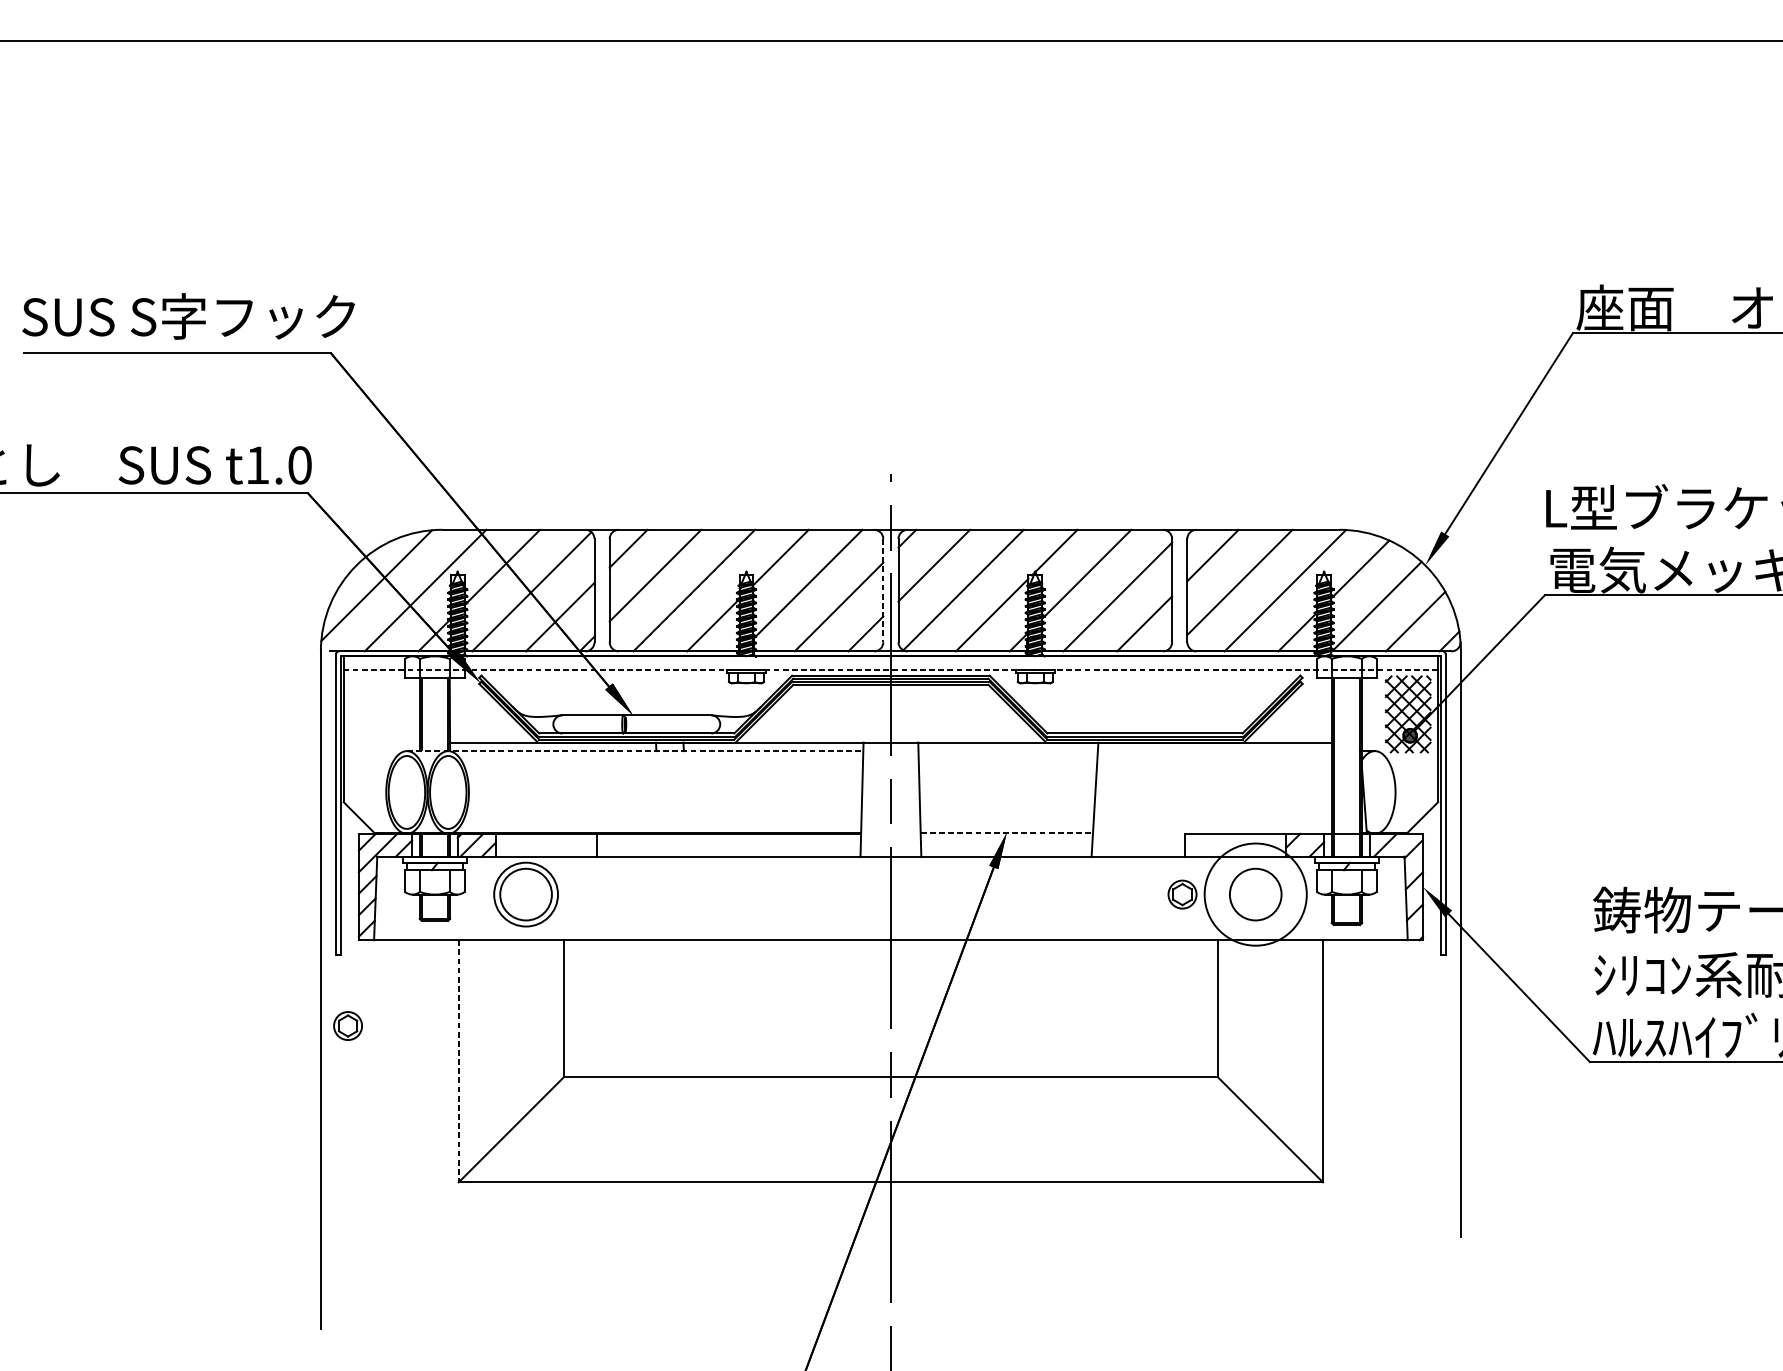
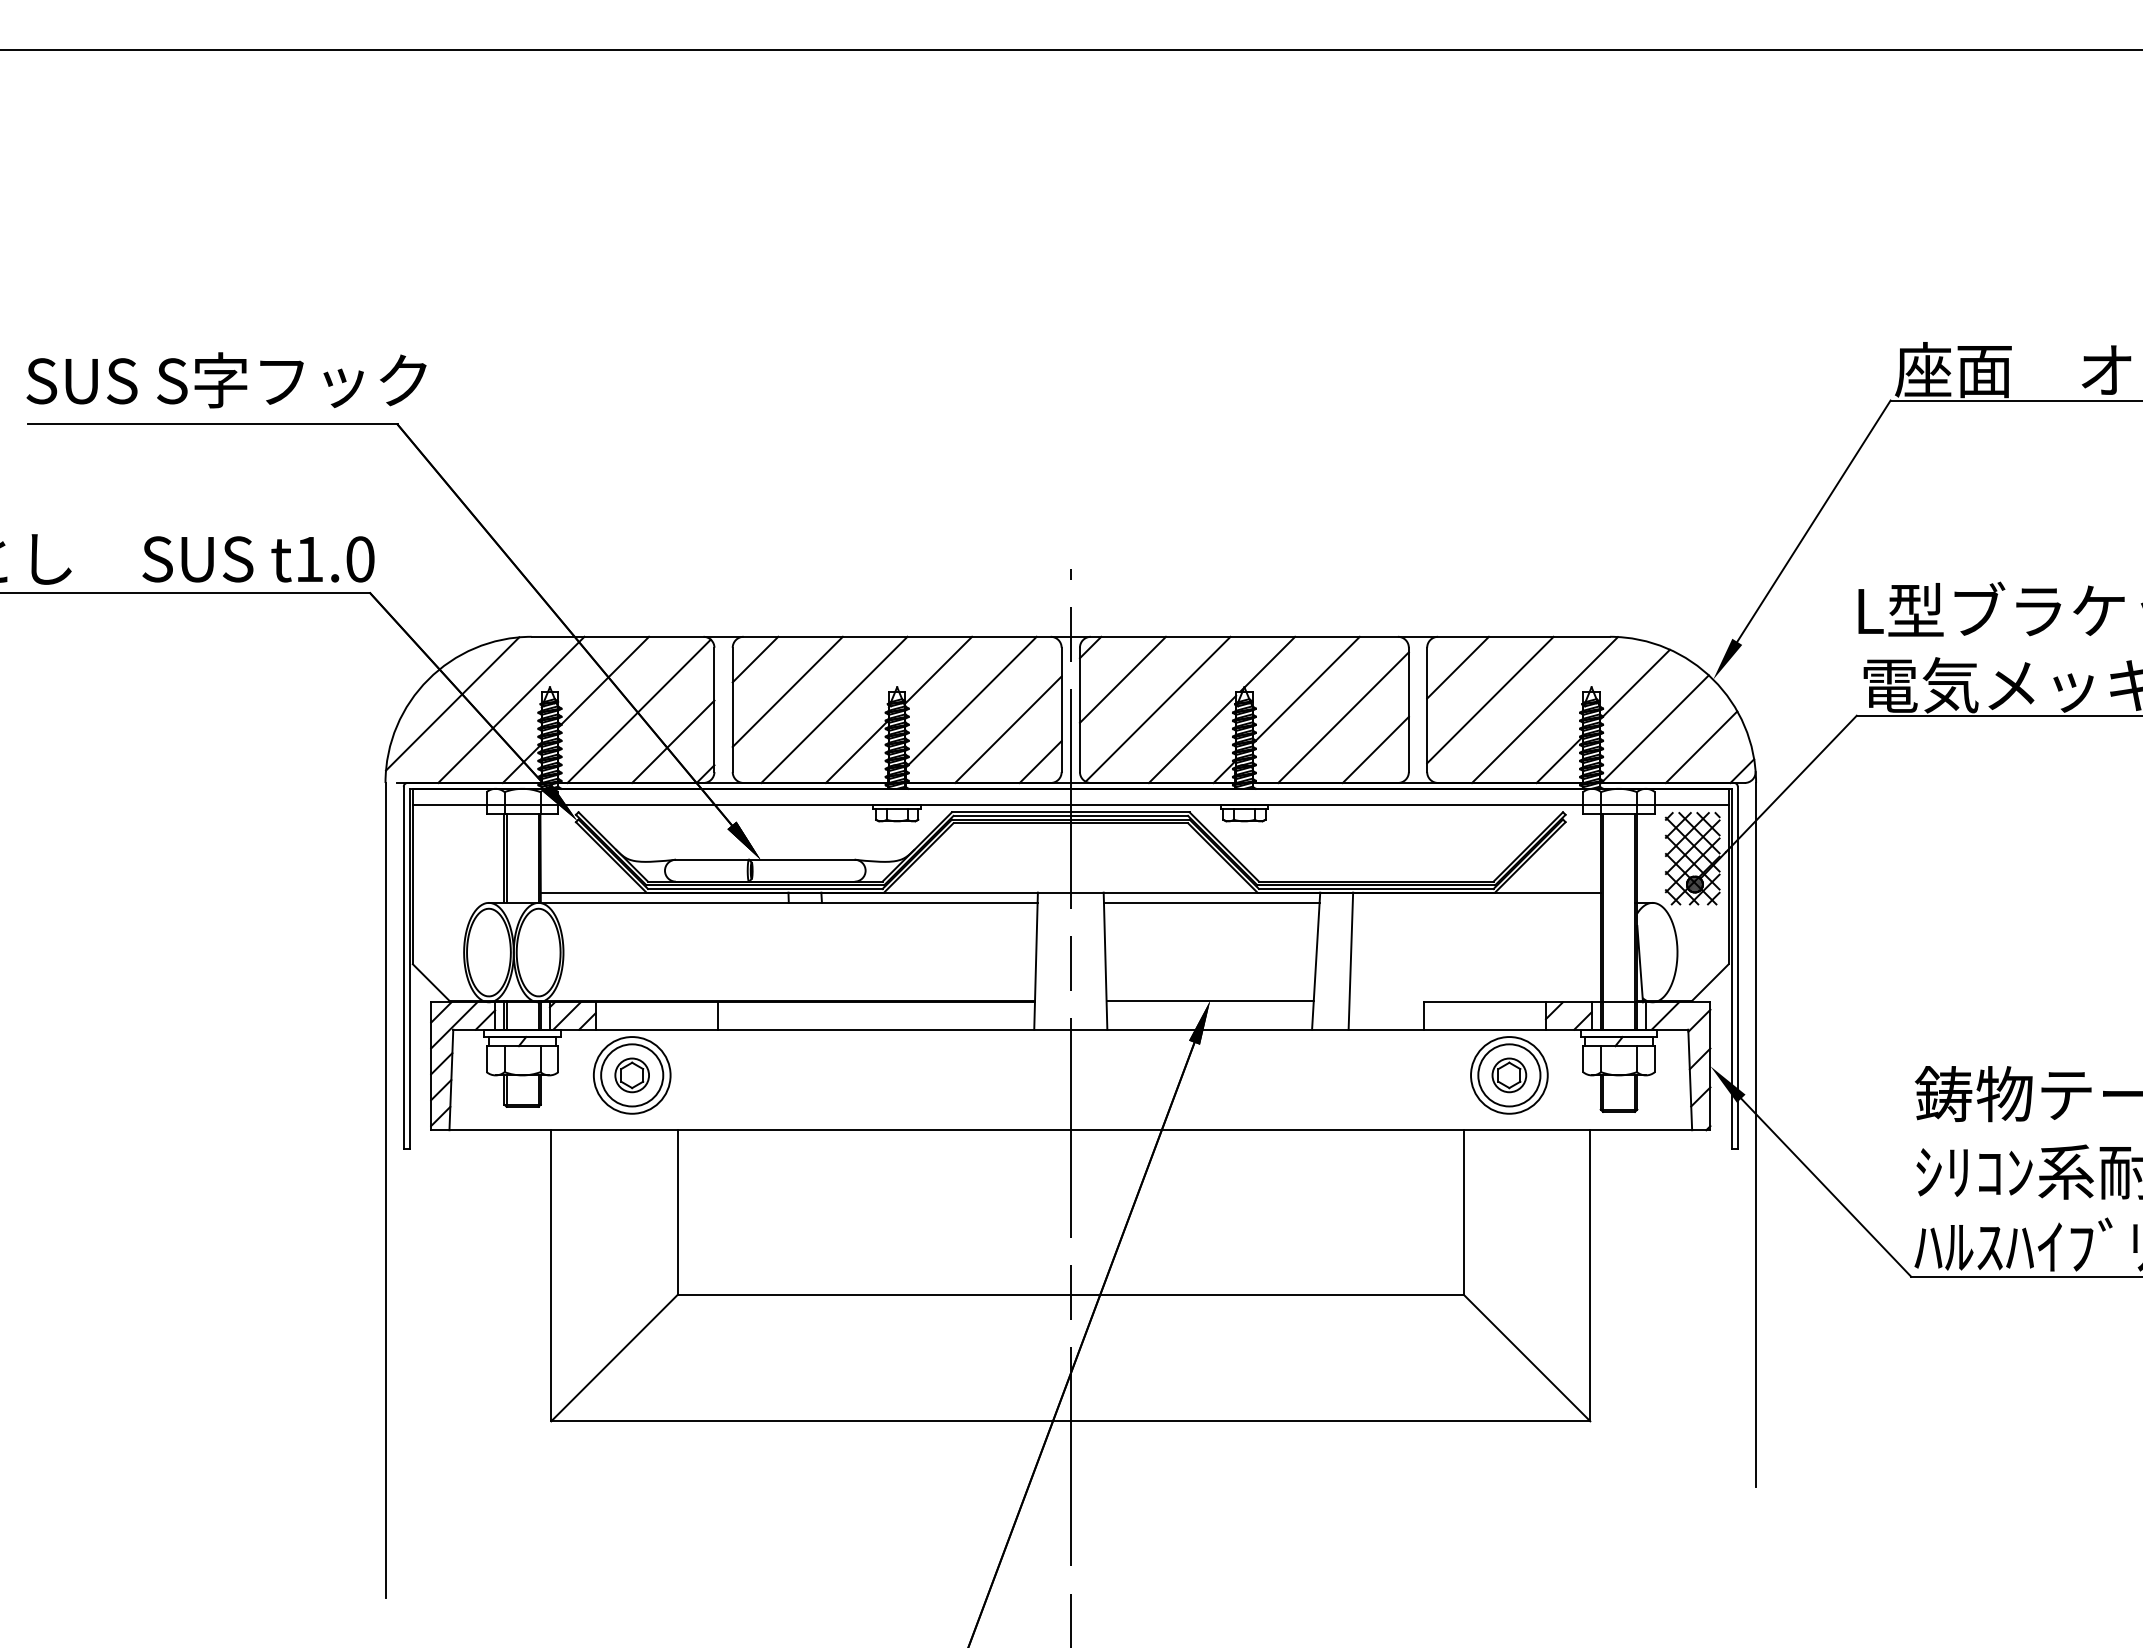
line: (883, 591) -> (1061, 710), dashed -> solid
line: (890, 670) -> (1070, 805), dashed -> solid
line: (635, 750) -> (763, 902), dashed -> solid
line: (1007, 750) -> (1211, 902), added
line: (1123, 799) -> (1350, 960), added
line: (1007, 832) -> (1210, 1000), dashed -> solid
part: (1182, 894) -> (1509, 1075), moved
circle: (1255, 894) -> (1509, 1075), size x0.62
part: (347, 1026) -> (631, 1075), moved
line: (458, 1061) -> (551, 1275), dashed -> solid

